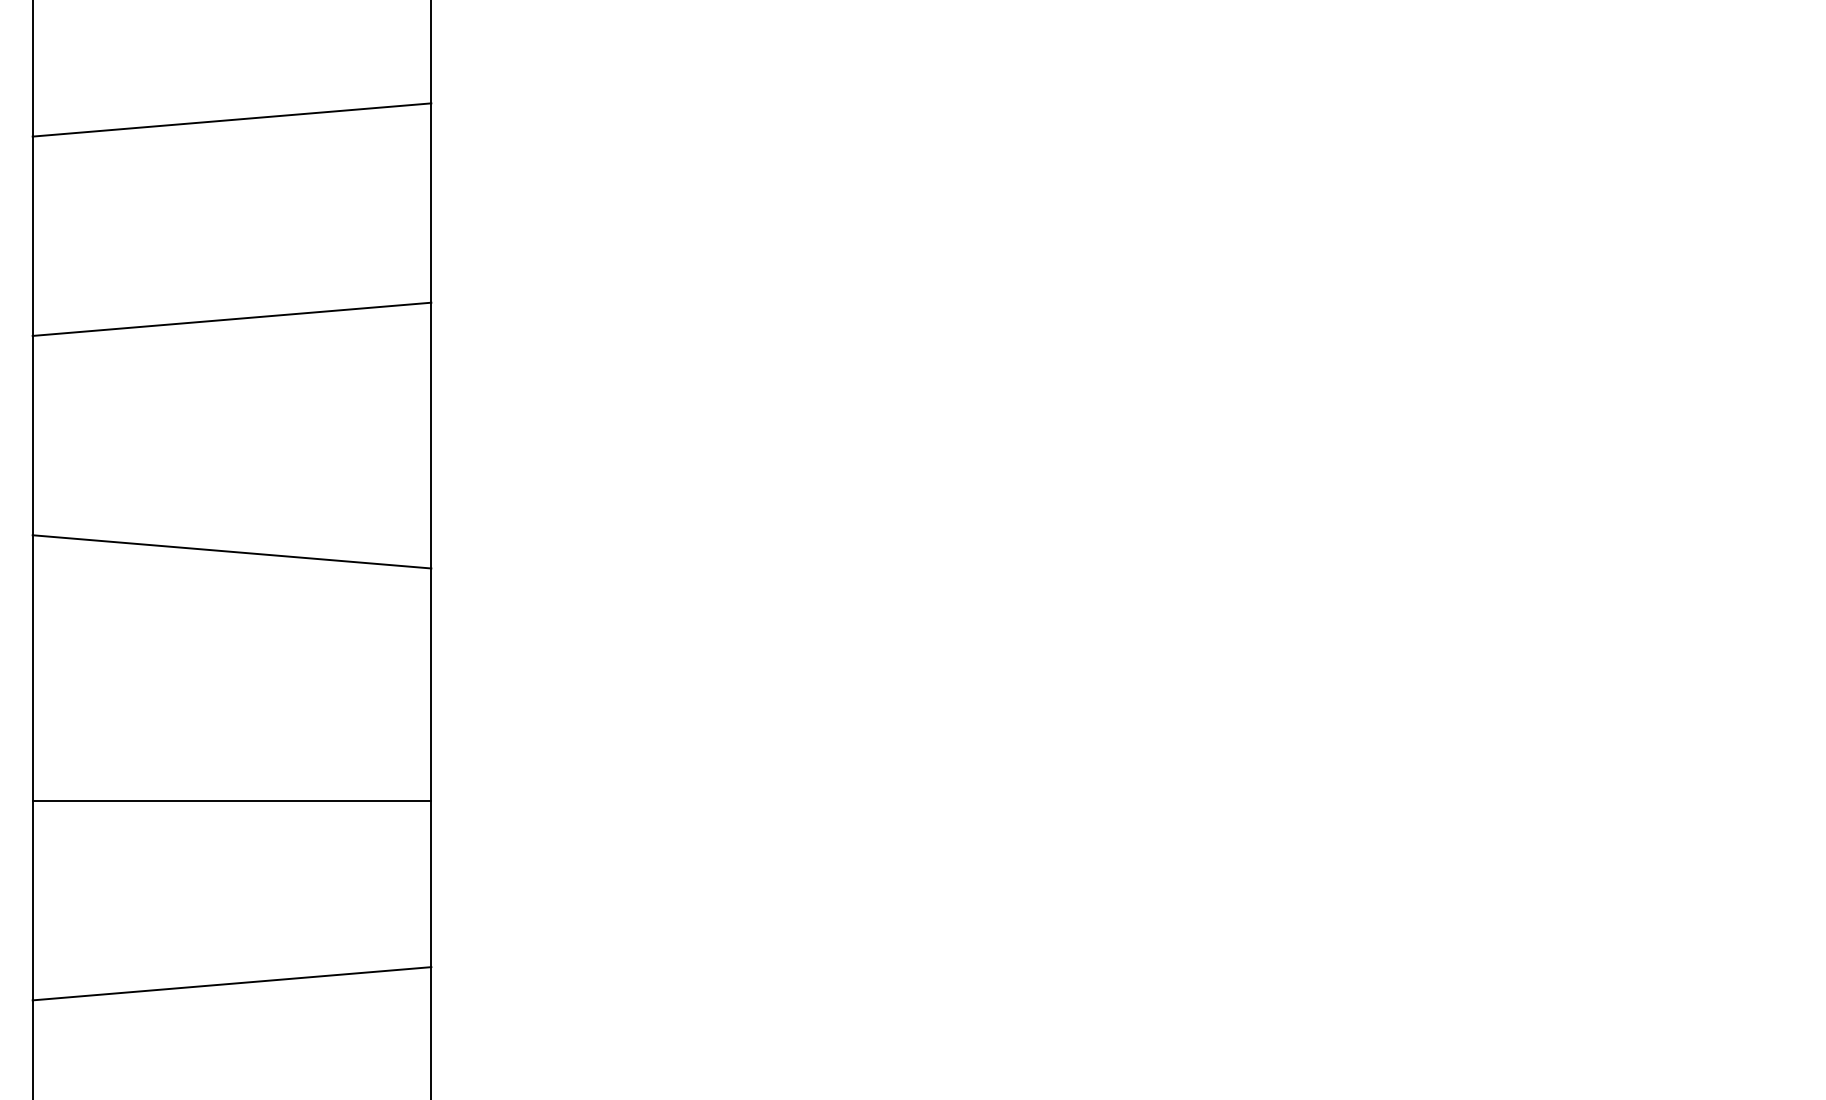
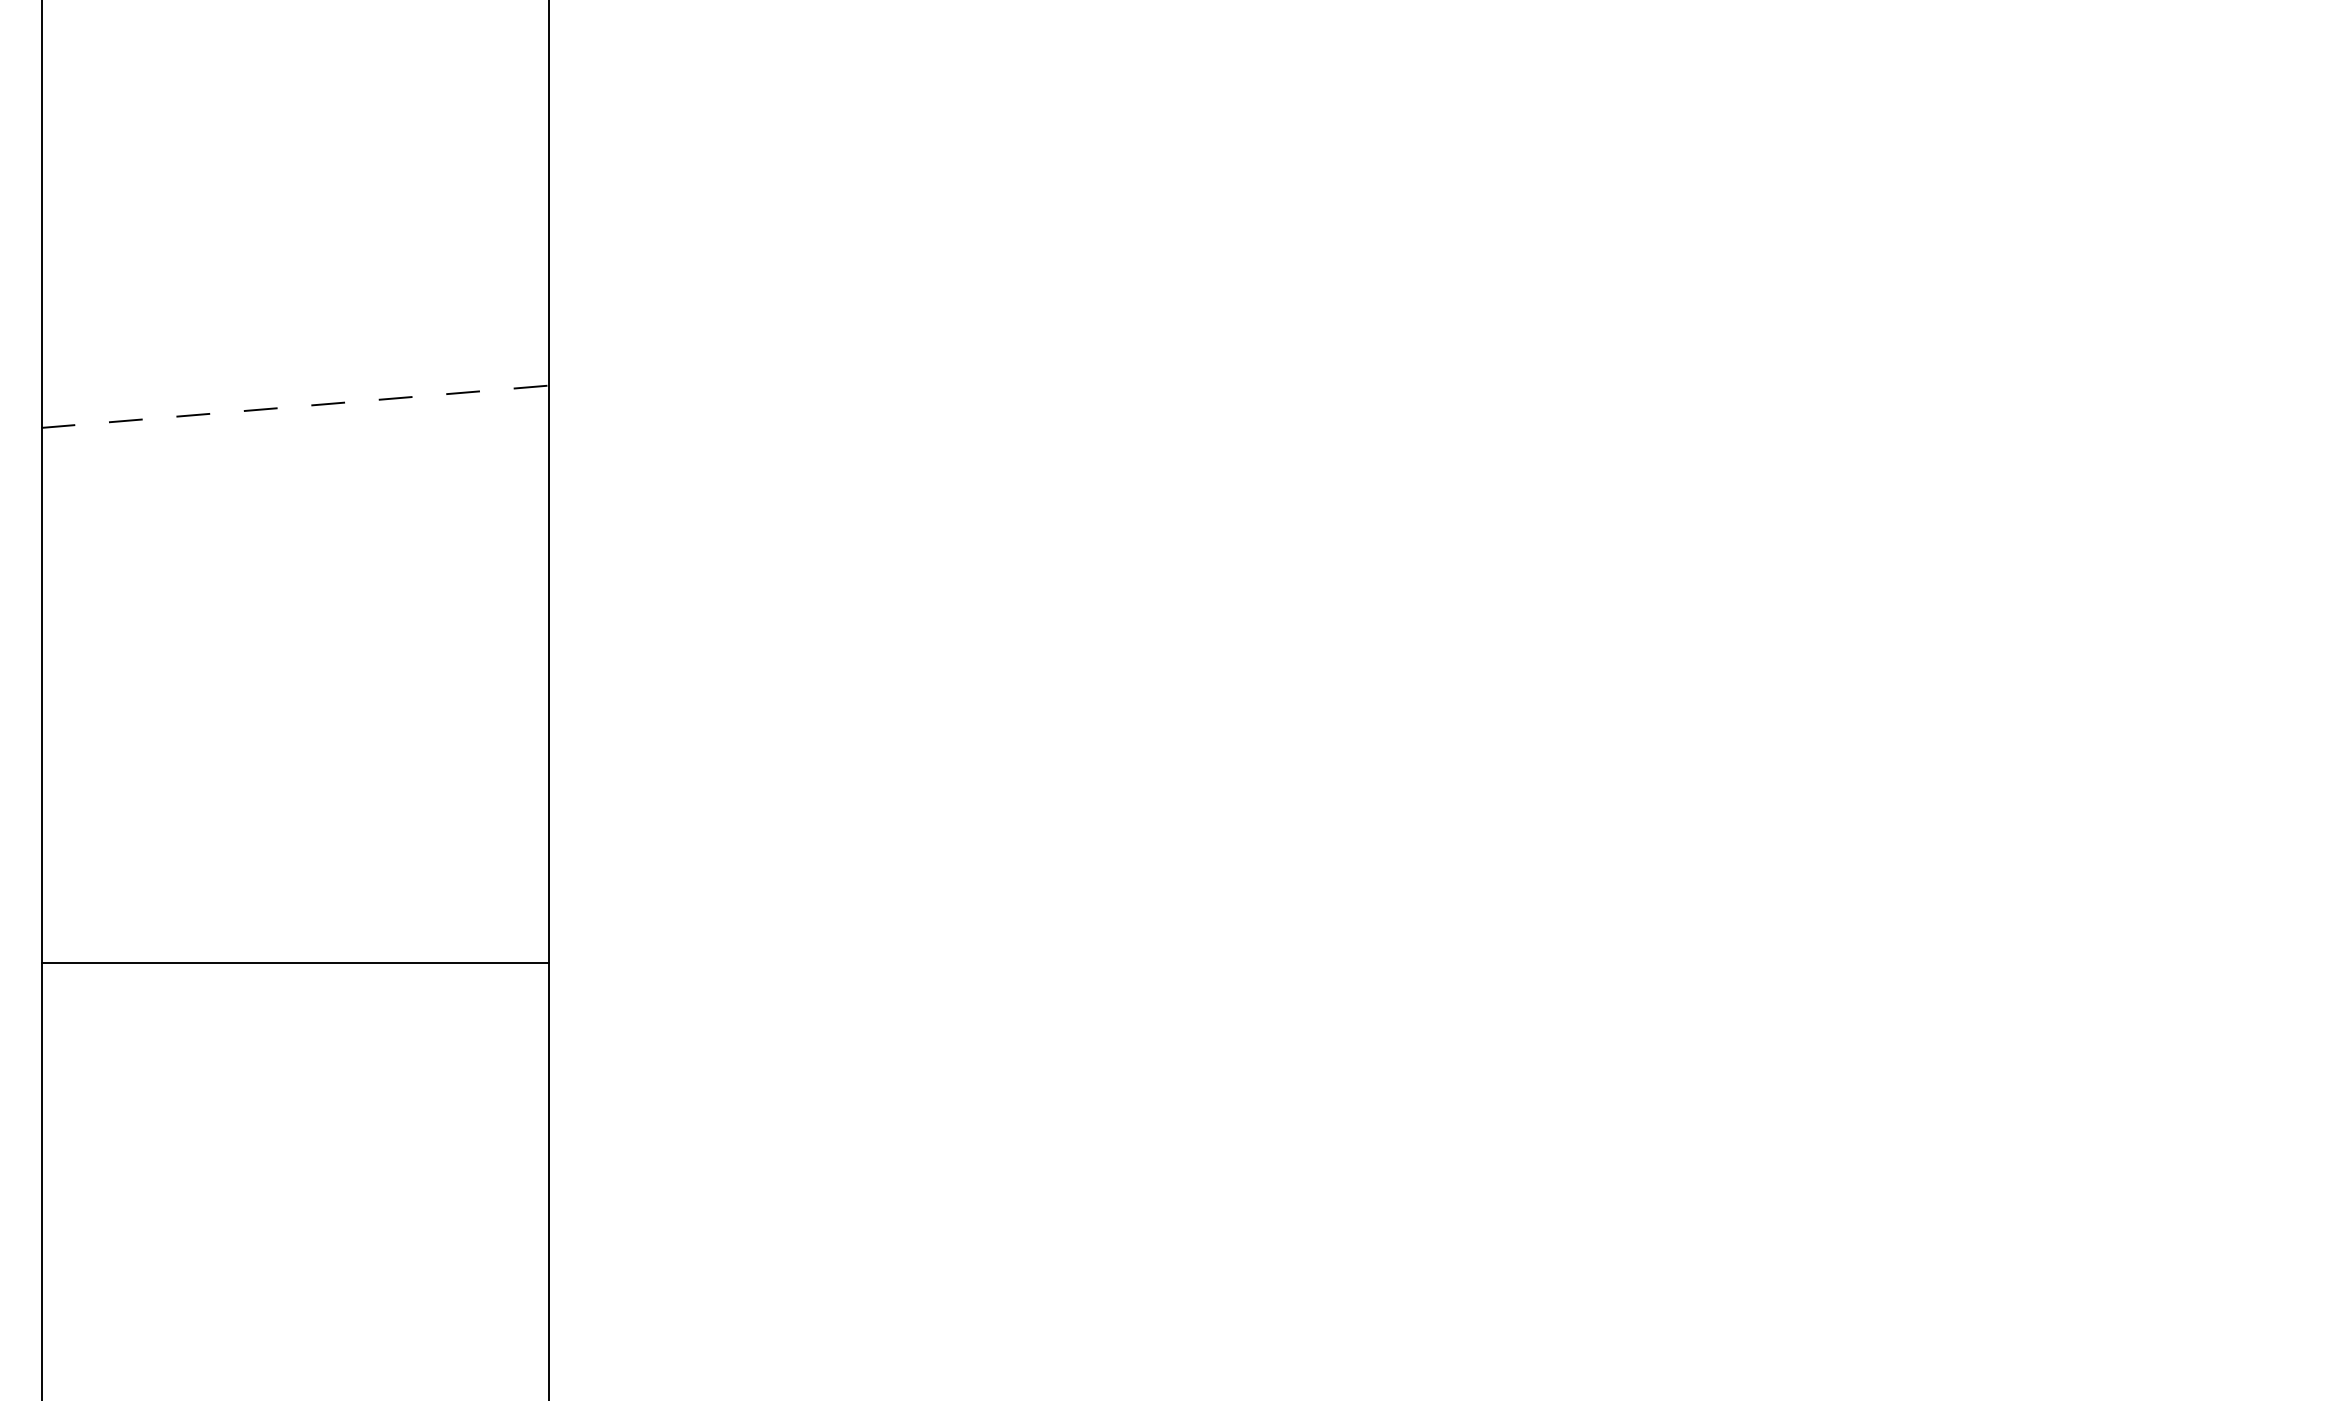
line: (231, 119) -> (294, 152), removed
line: (232, 319) -> (295, 406), solid -> dashed
line: (231, 551) -> (294, 702), removed
line: (231, 801) -> (294, 963), moved
line: (231, 983) -> (294, 1252), removed

